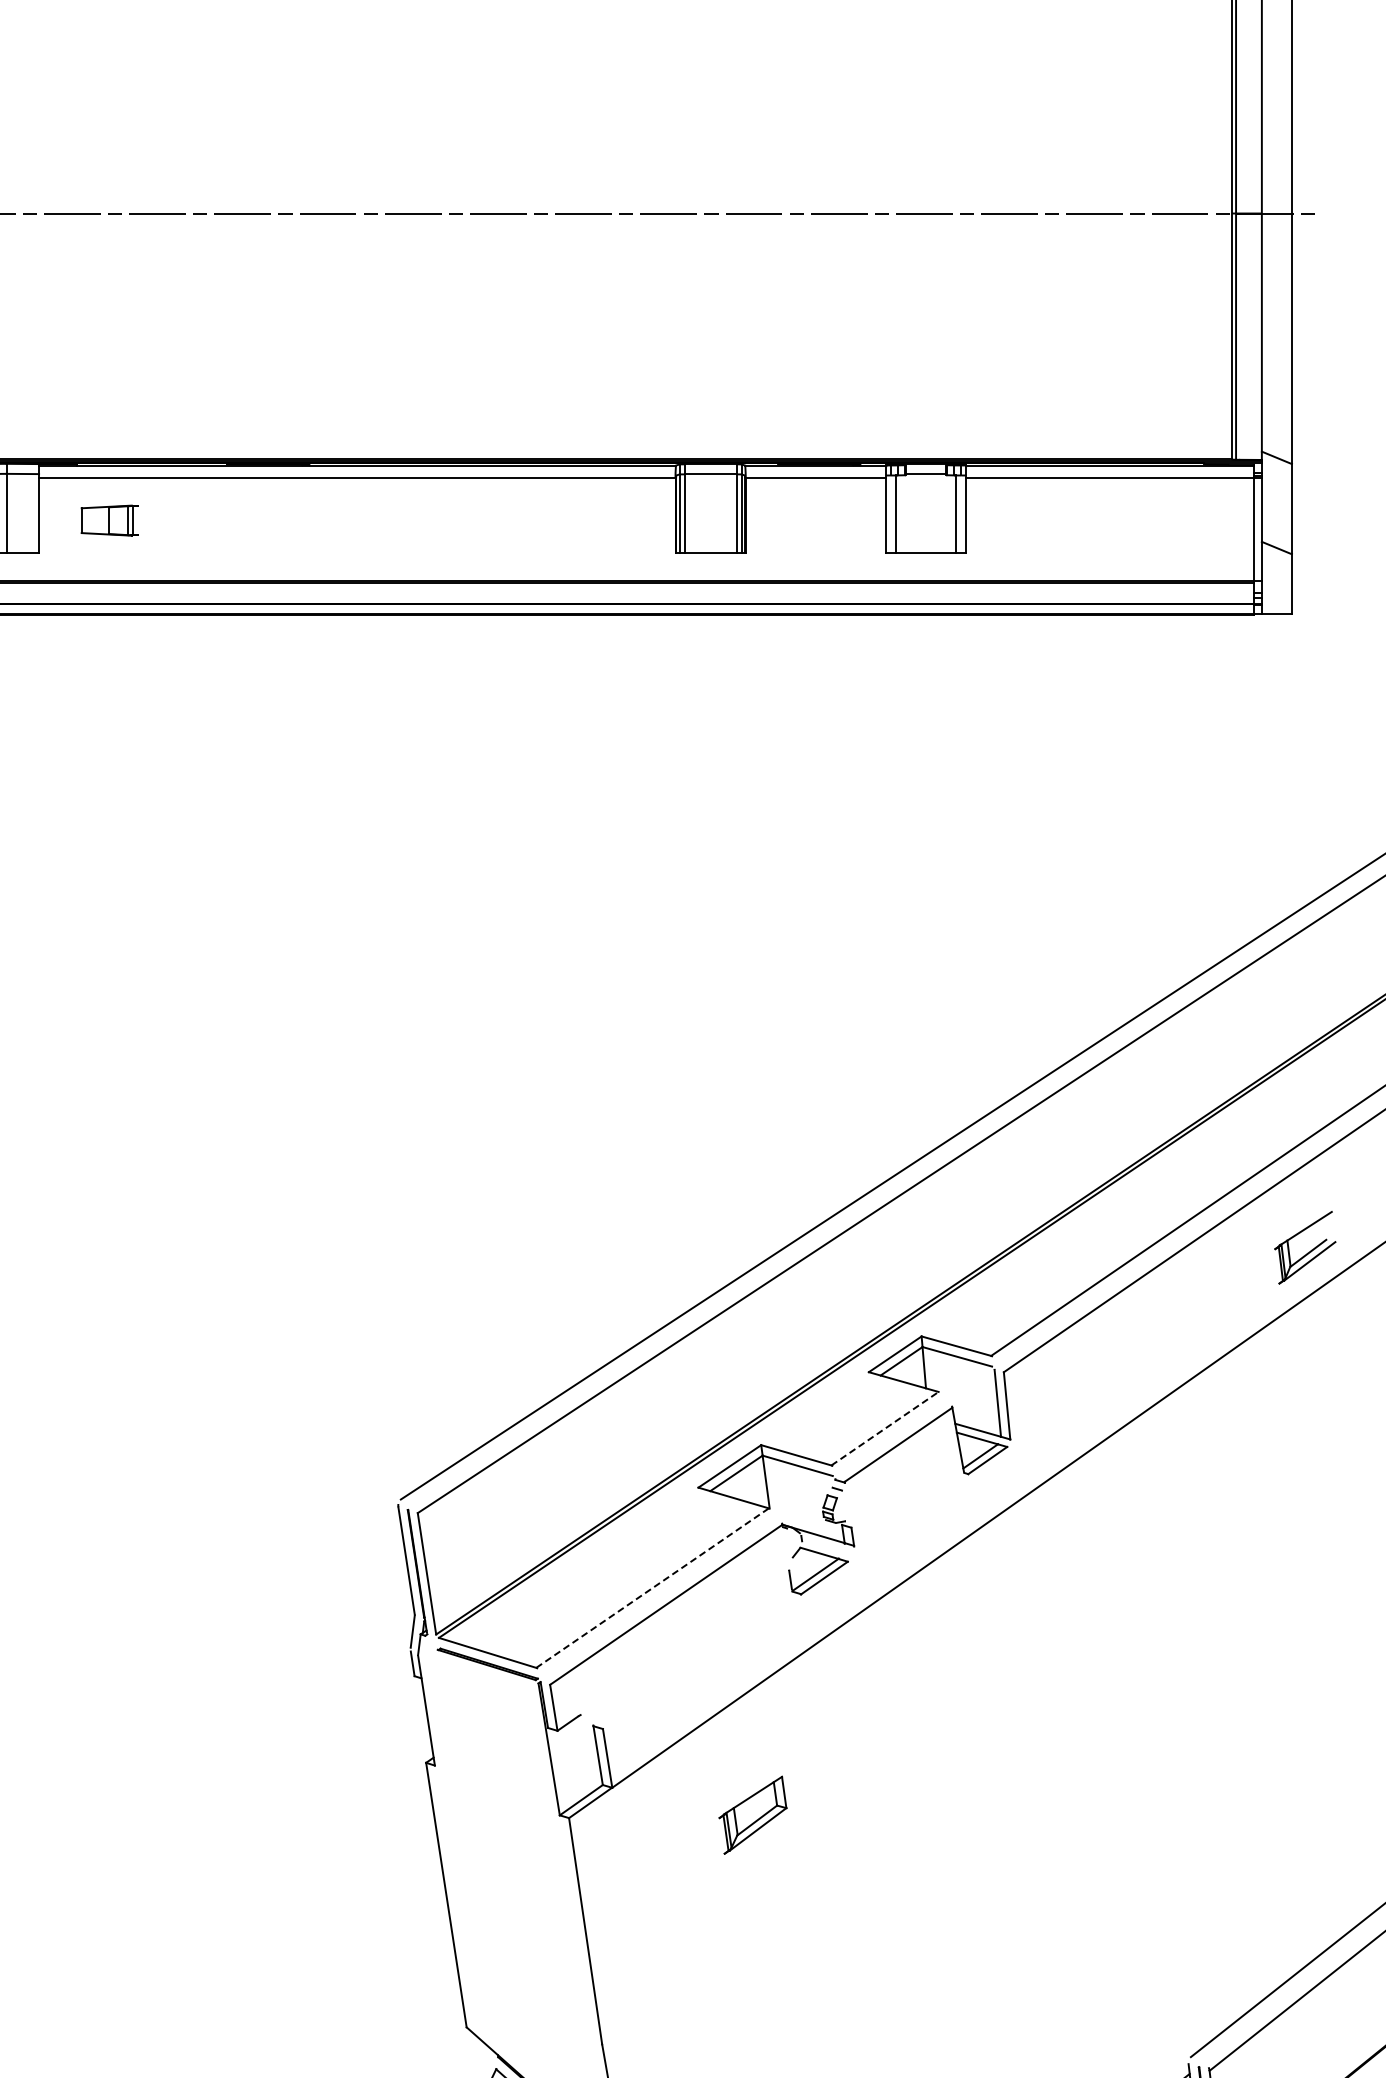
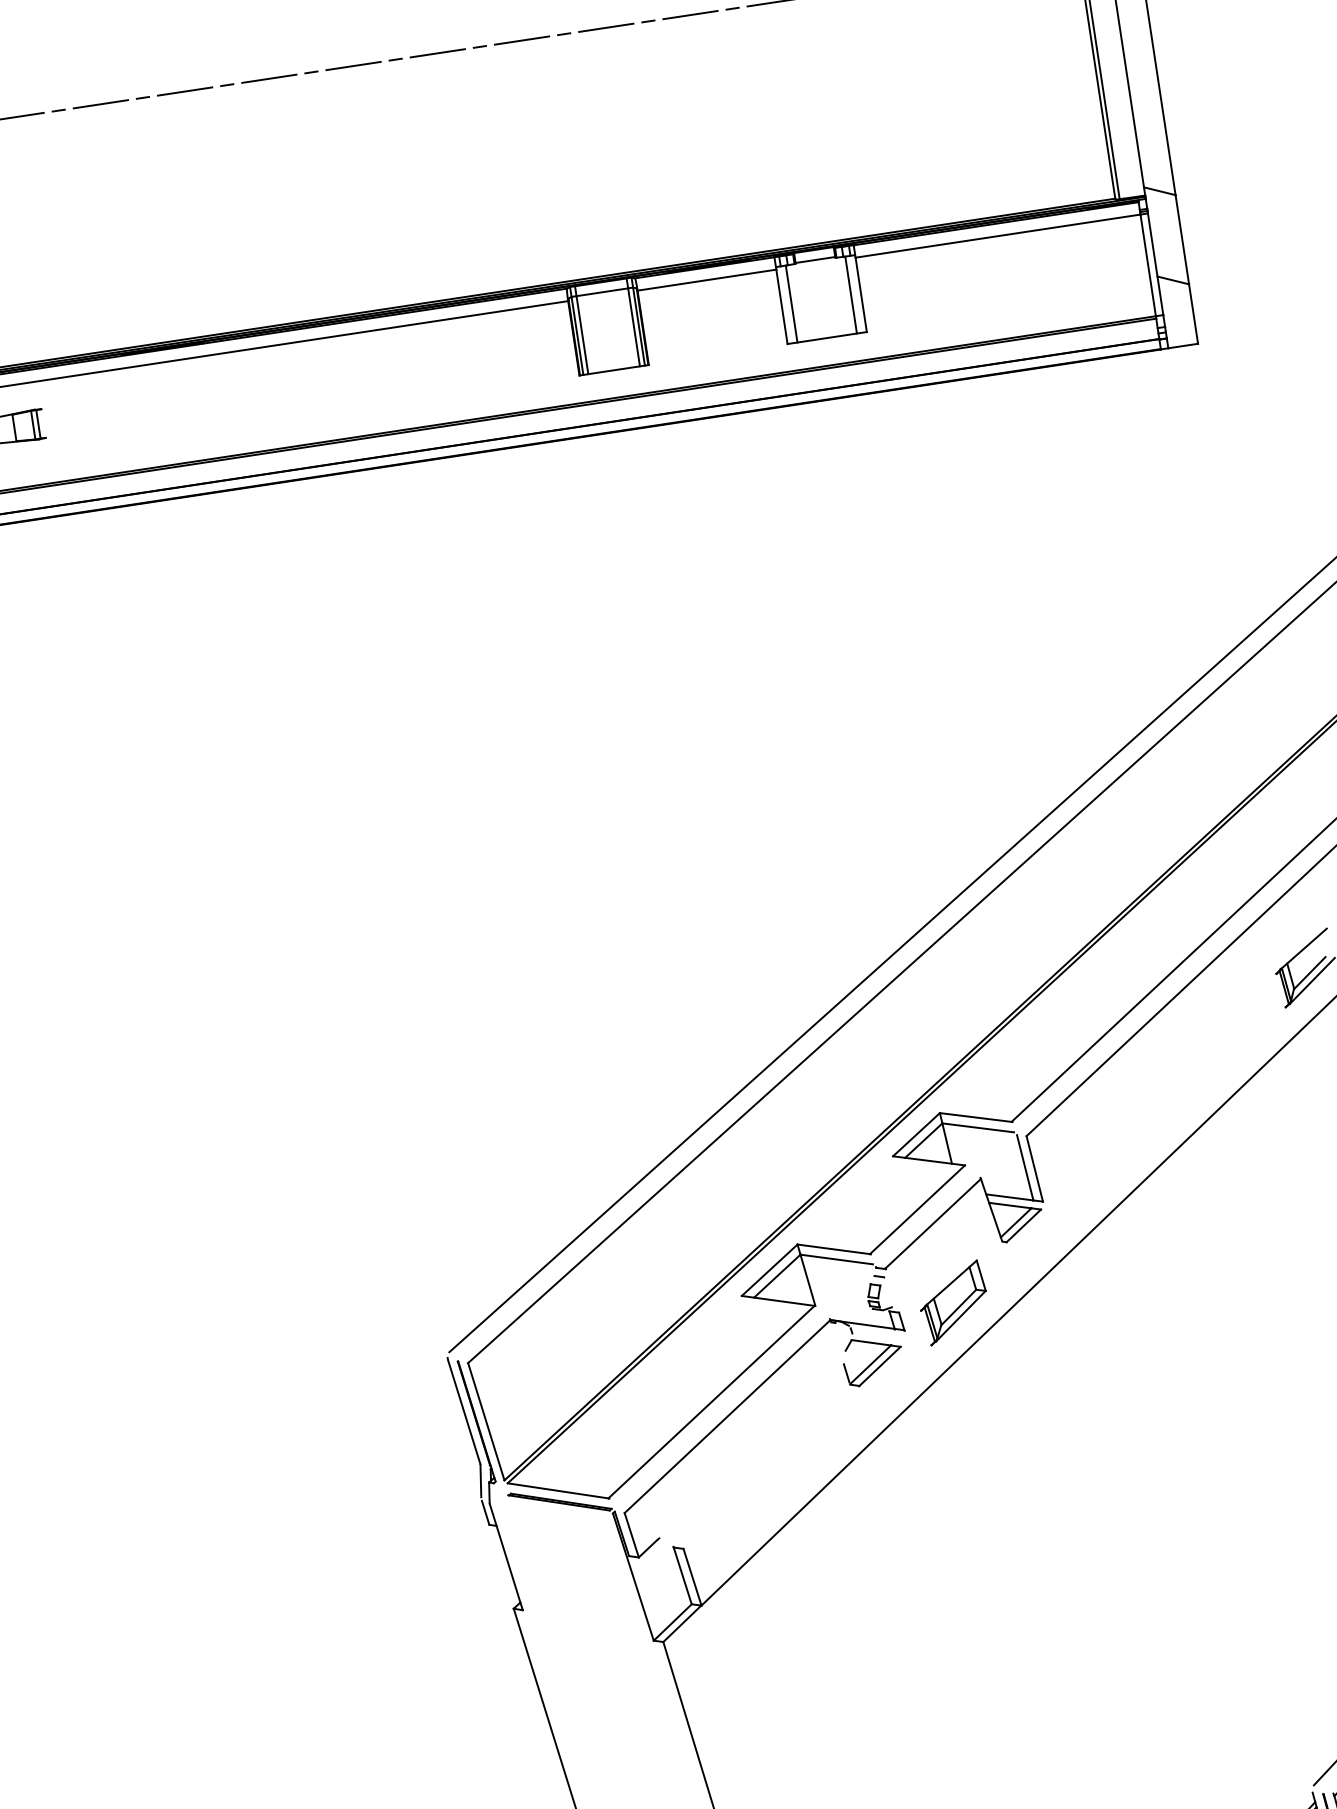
line: (885, 1428) -> (917, 1209), dashed -> solid
line: (652, 1587) -> (711, 1401), dashed -> solid
part: (752, 1814) -> (953, 1302), moved

